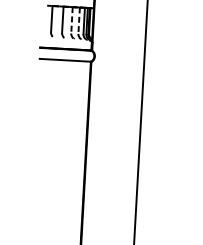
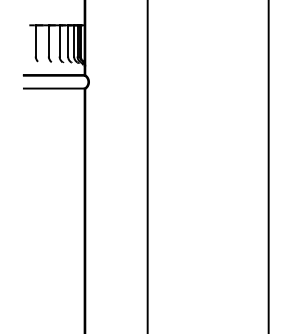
line: (71, 19) -> (59, 40), dashed -> solid
line: (79, 20) -> (68, 40), dashed -> solid

